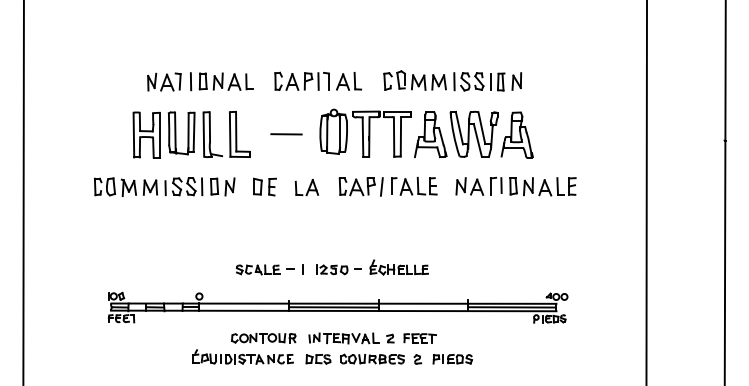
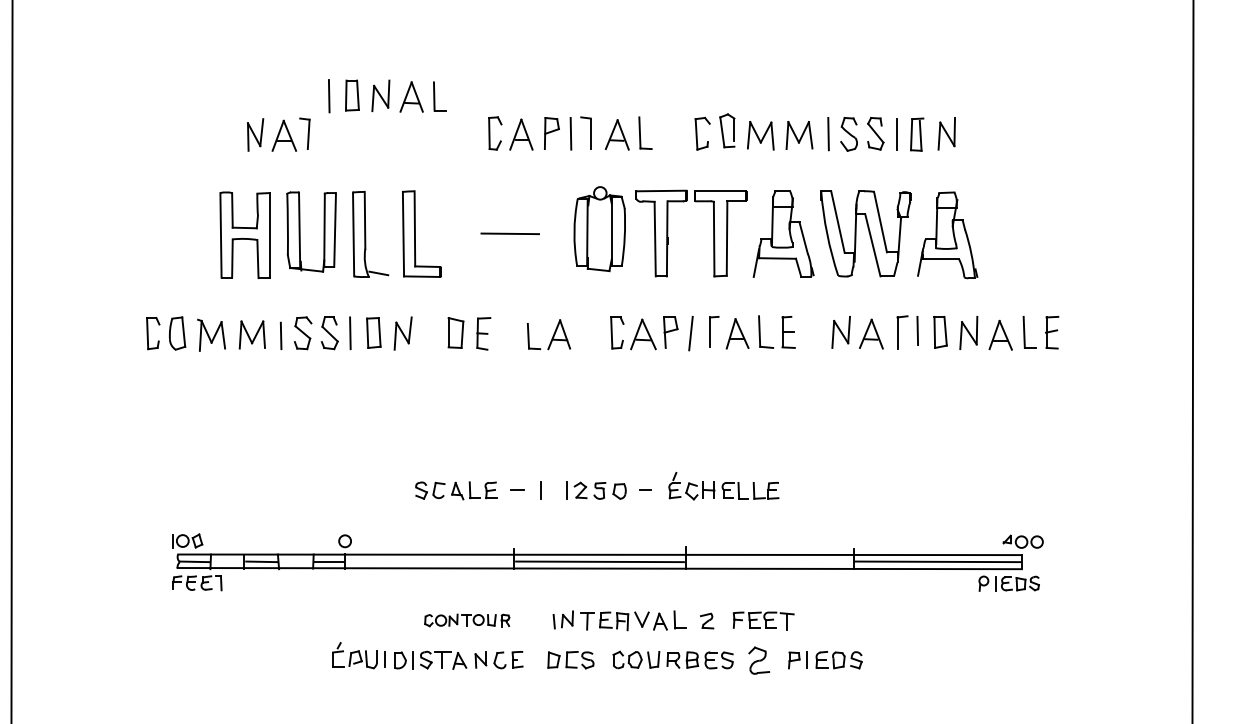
part: (221, 81) -> (387, 95), moved
part: (263, 338) -> (466, 620), size x0.7
part: (417, 359) -> (758, 660), size x1.6

